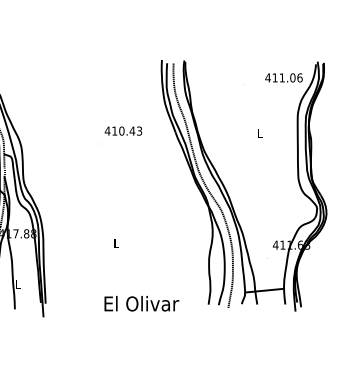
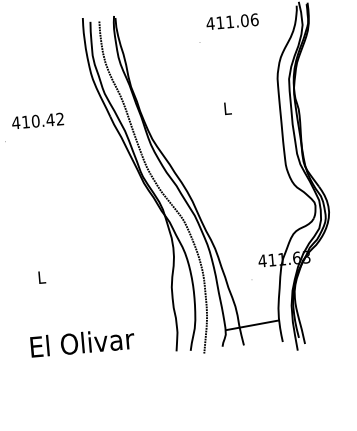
text: (283, 77) -> (231, 21), moved
text: (139, 131) -> (60, 119), 410.43 -> 410.42
text: (141, 303) -> (82, 342), moved

